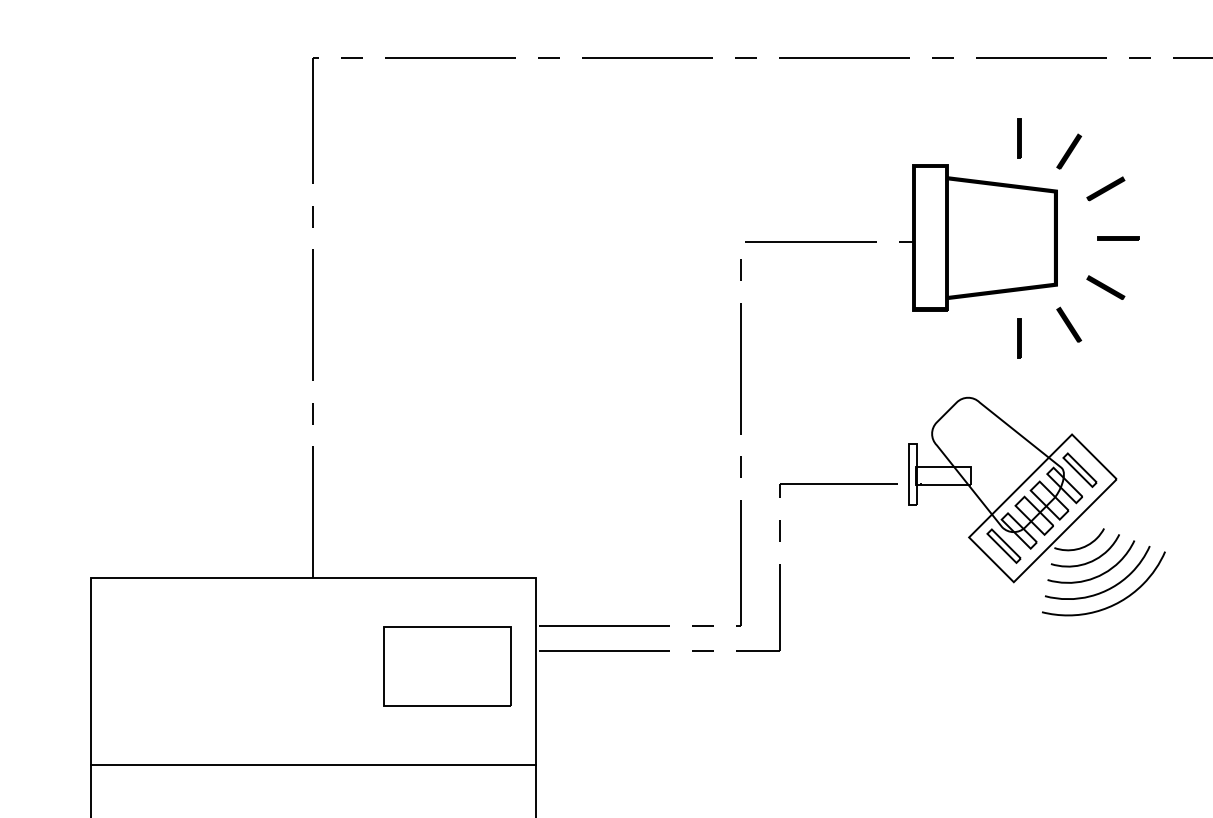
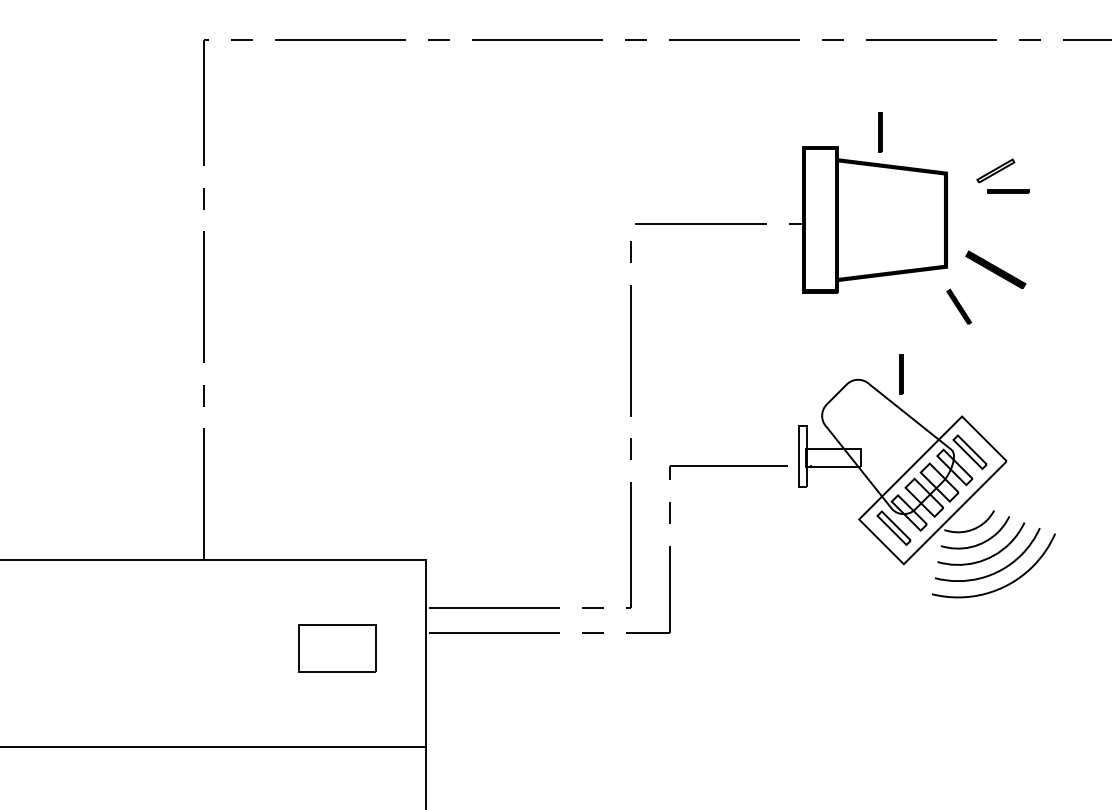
line: (1019, 138) -> (880, 132), moved
part: (1069, 151) -> (959, 133), removed
fill: (1105, 188) -> (995, 170), removed
line: (1118, 238) -> (1008, 191), moved
part: (1105, 287) -> (995, 269), size x1.6
line: (1019, 338) -> (901, 374), moved
part: (447, 666) -> (337, 648), size x0.6

